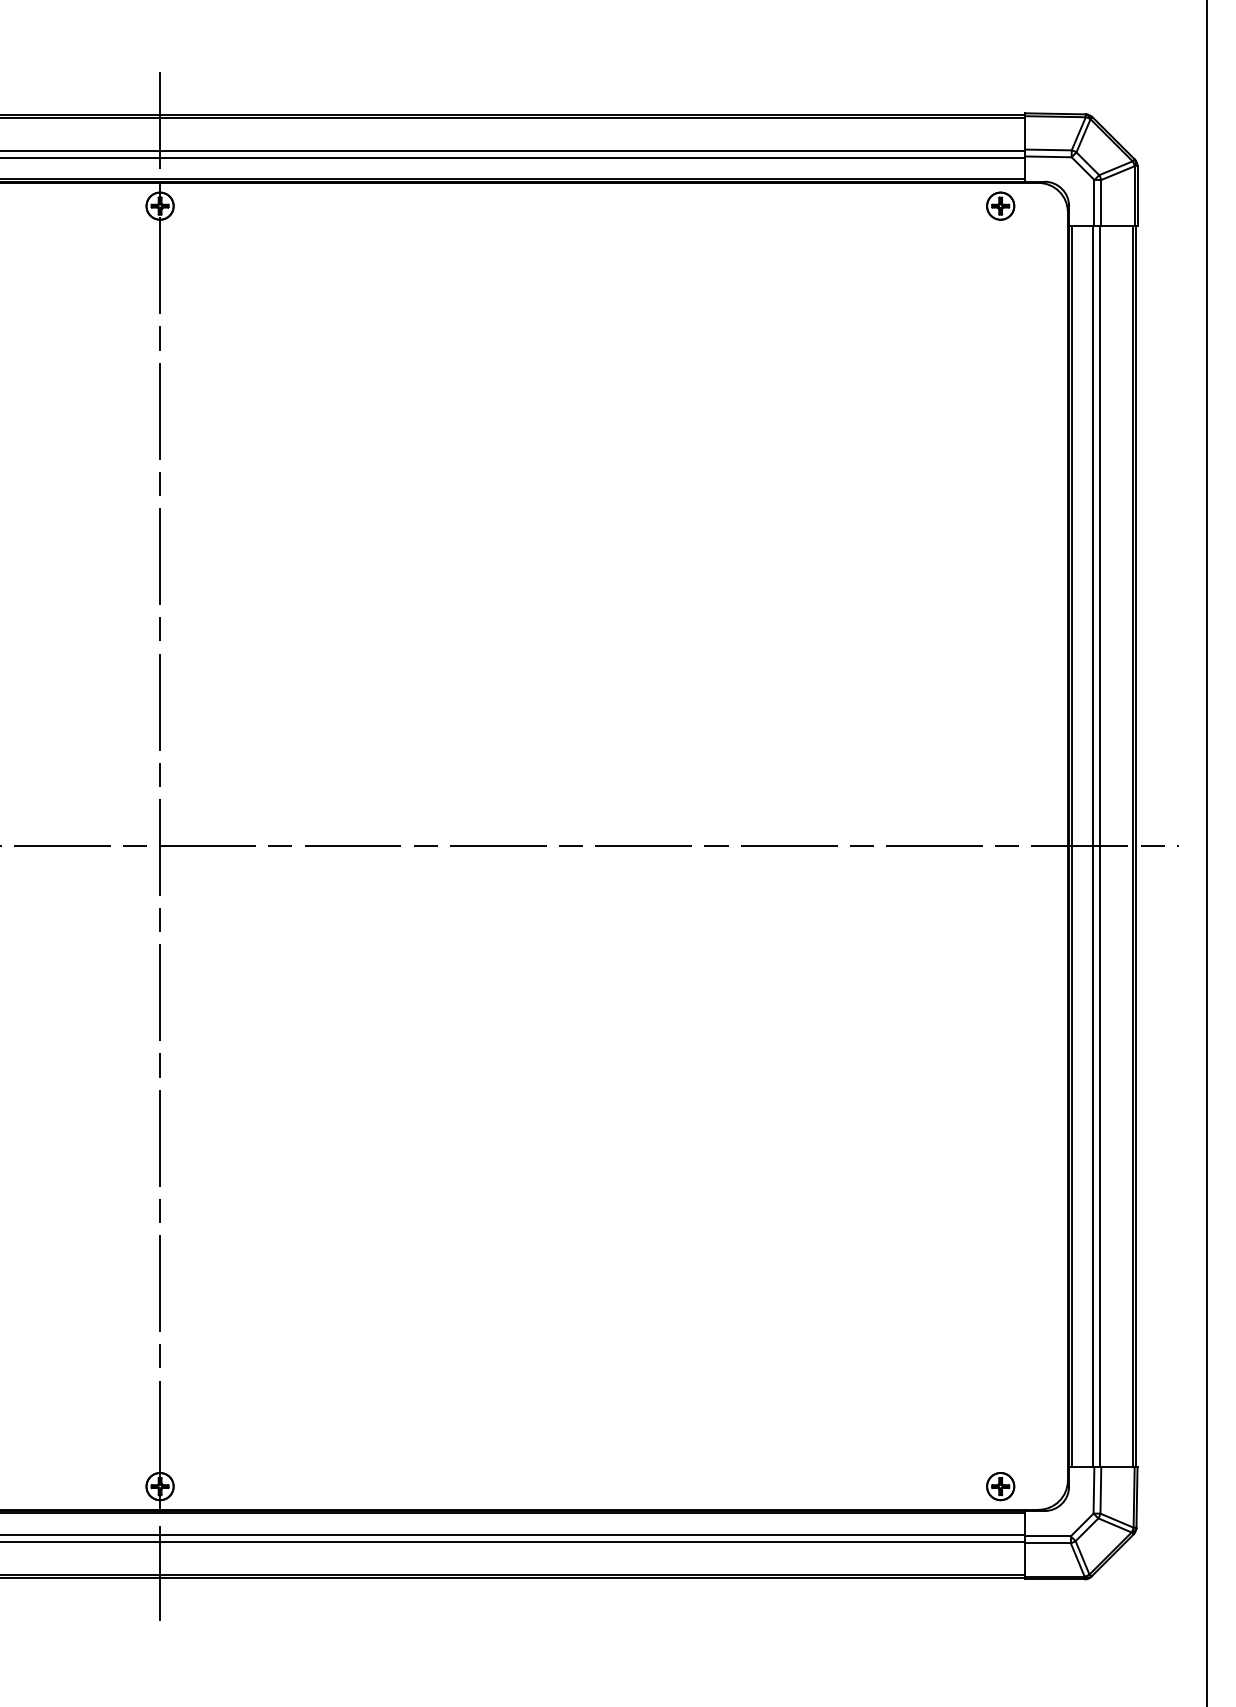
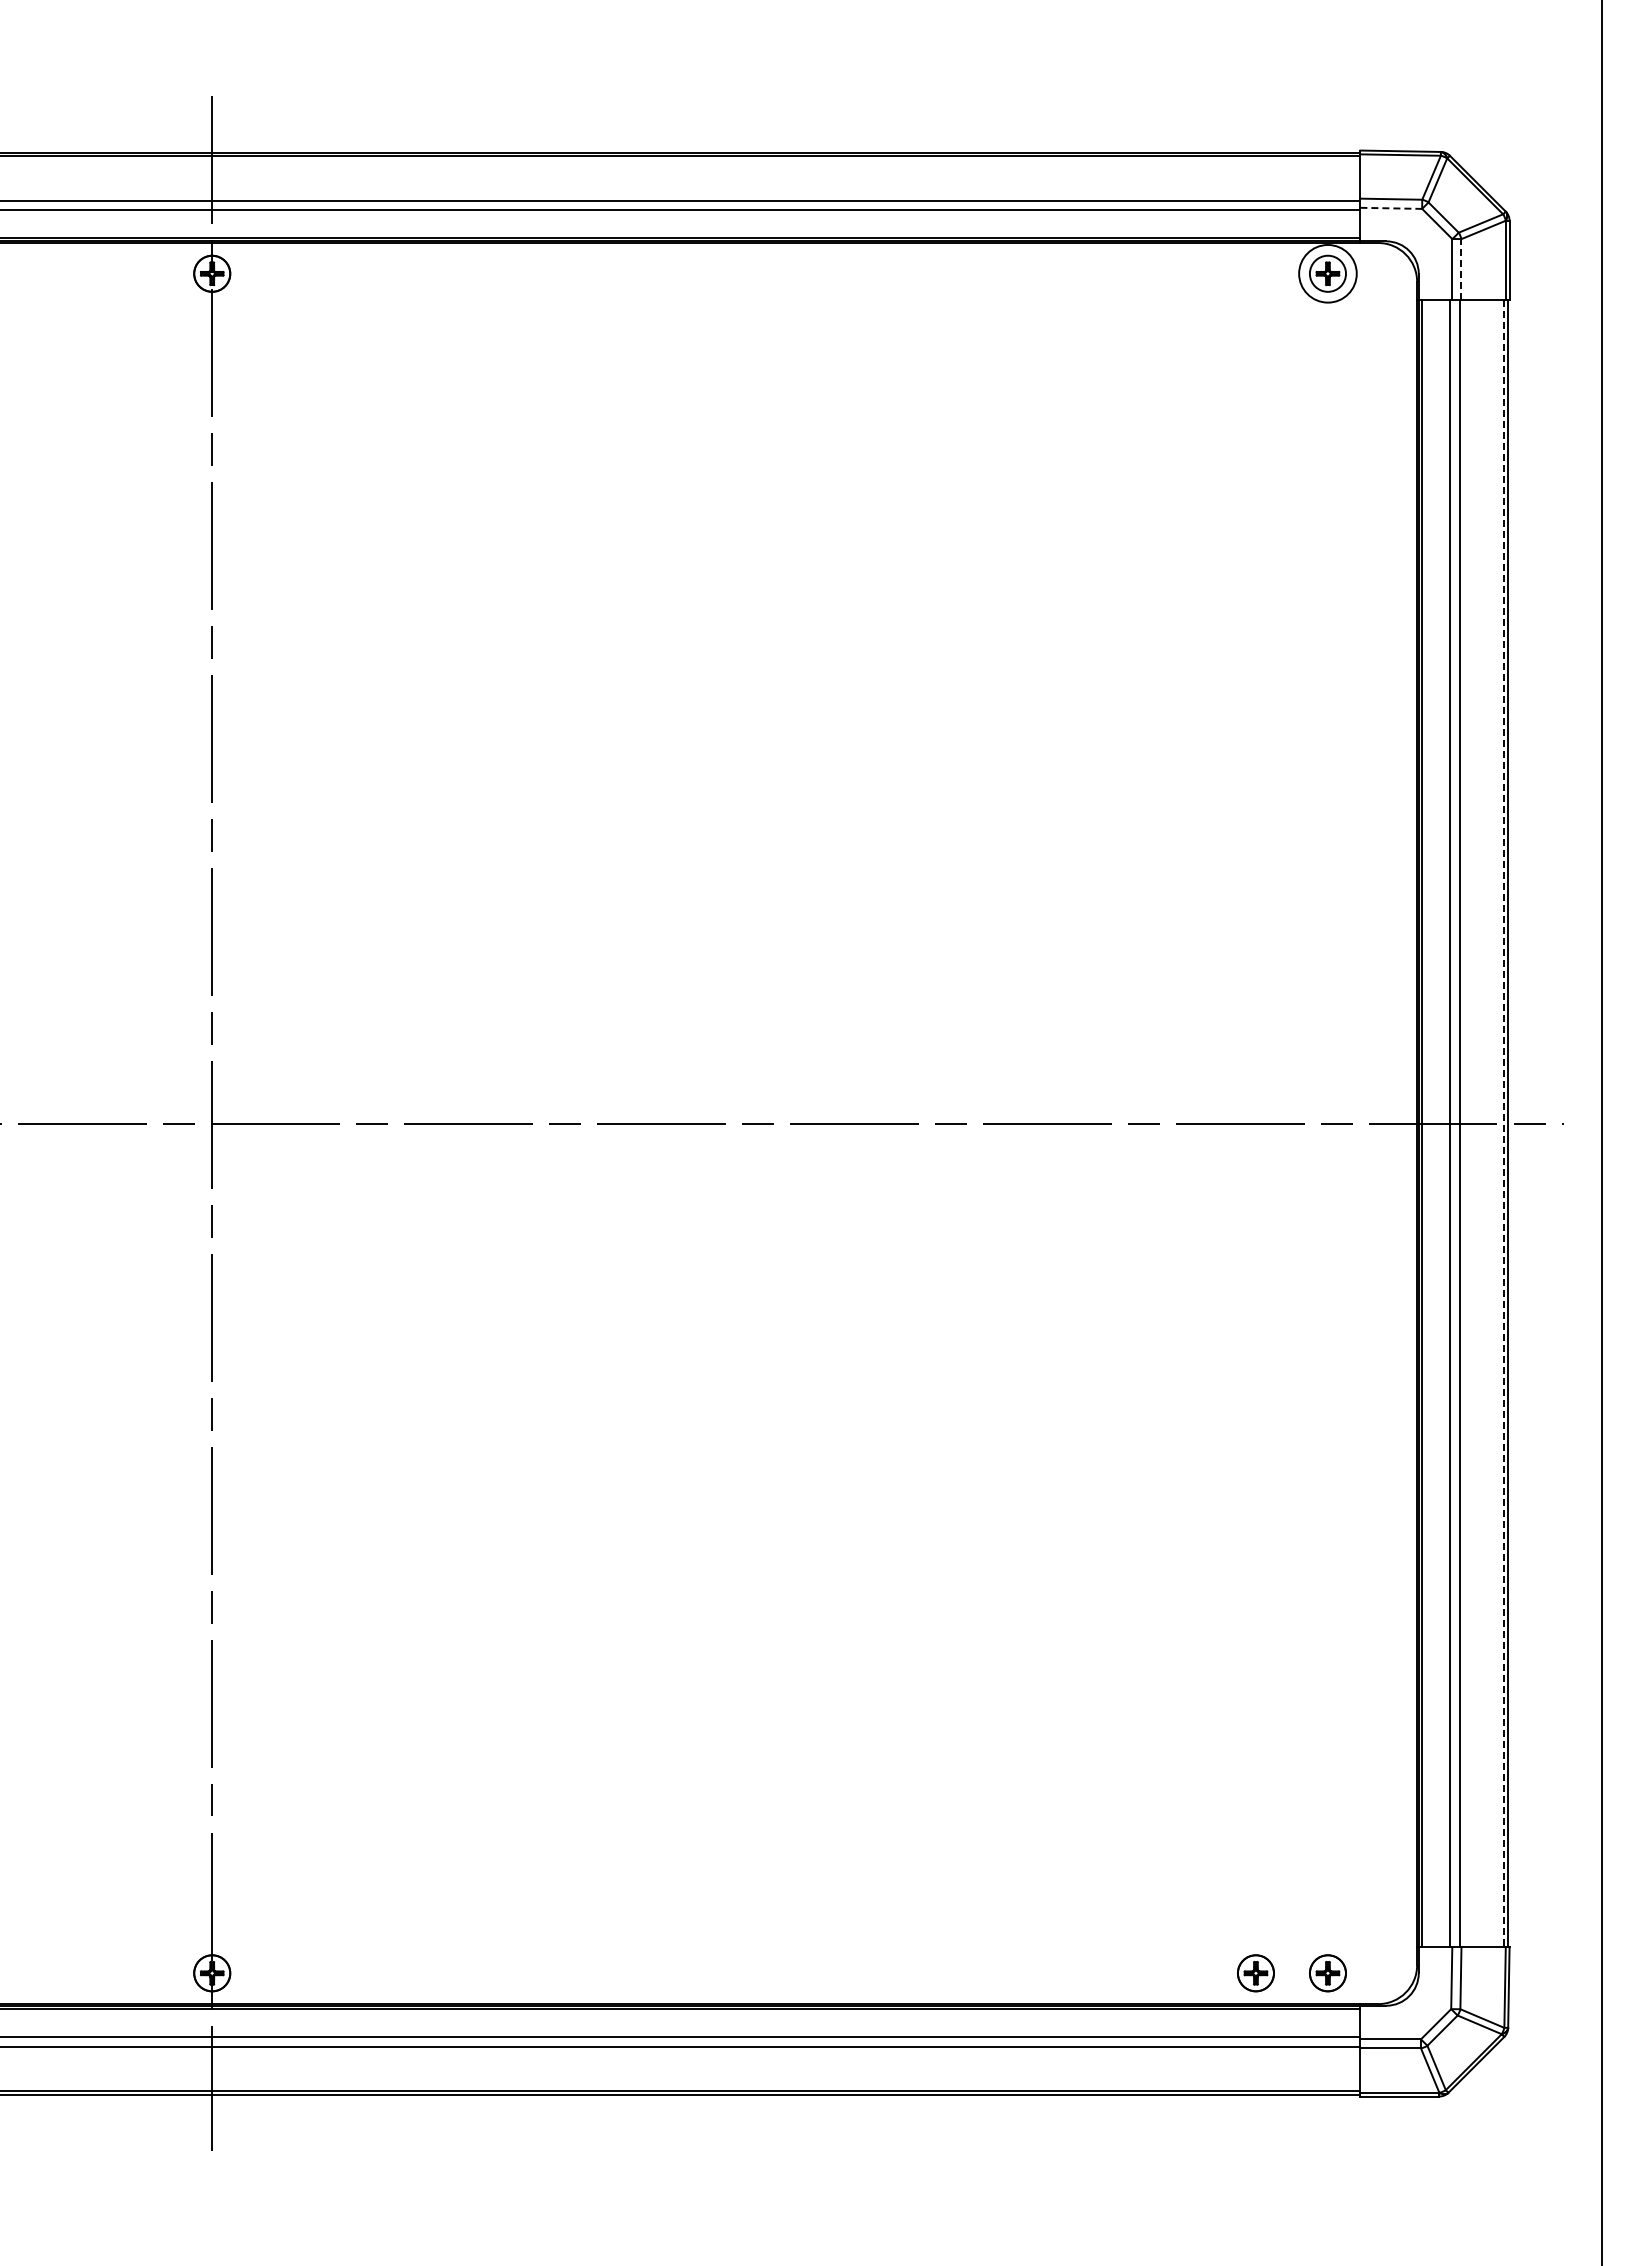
line: (1048, 156) -> (1391, 208), solid -> dashed
line: (1101, 202) -> (1461, 268), solid -> dashed
circle: (1000, 205) -> (1327, 273), size x1.6
line: (1132, 846) -> (1503, 1123), solid -> dashed
part: (946, 1486) -> (1255, 1973), added

